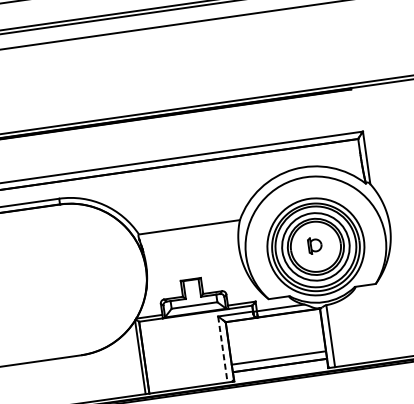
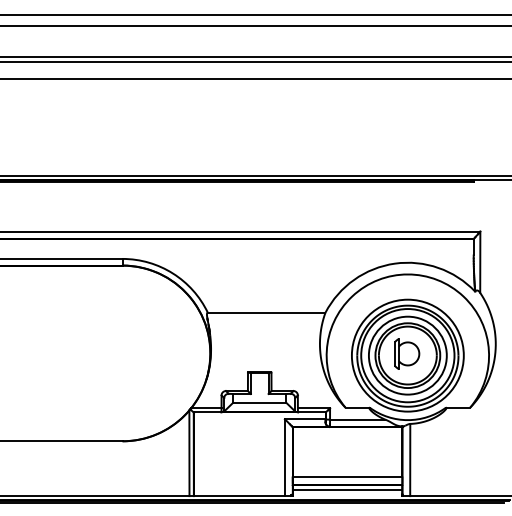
part: (315, 245) -> (407, 353), size x1.67
line: (222, 350) -> (284, 458), dashed -> solid
line: (280, 369) -> (347, 489), added

